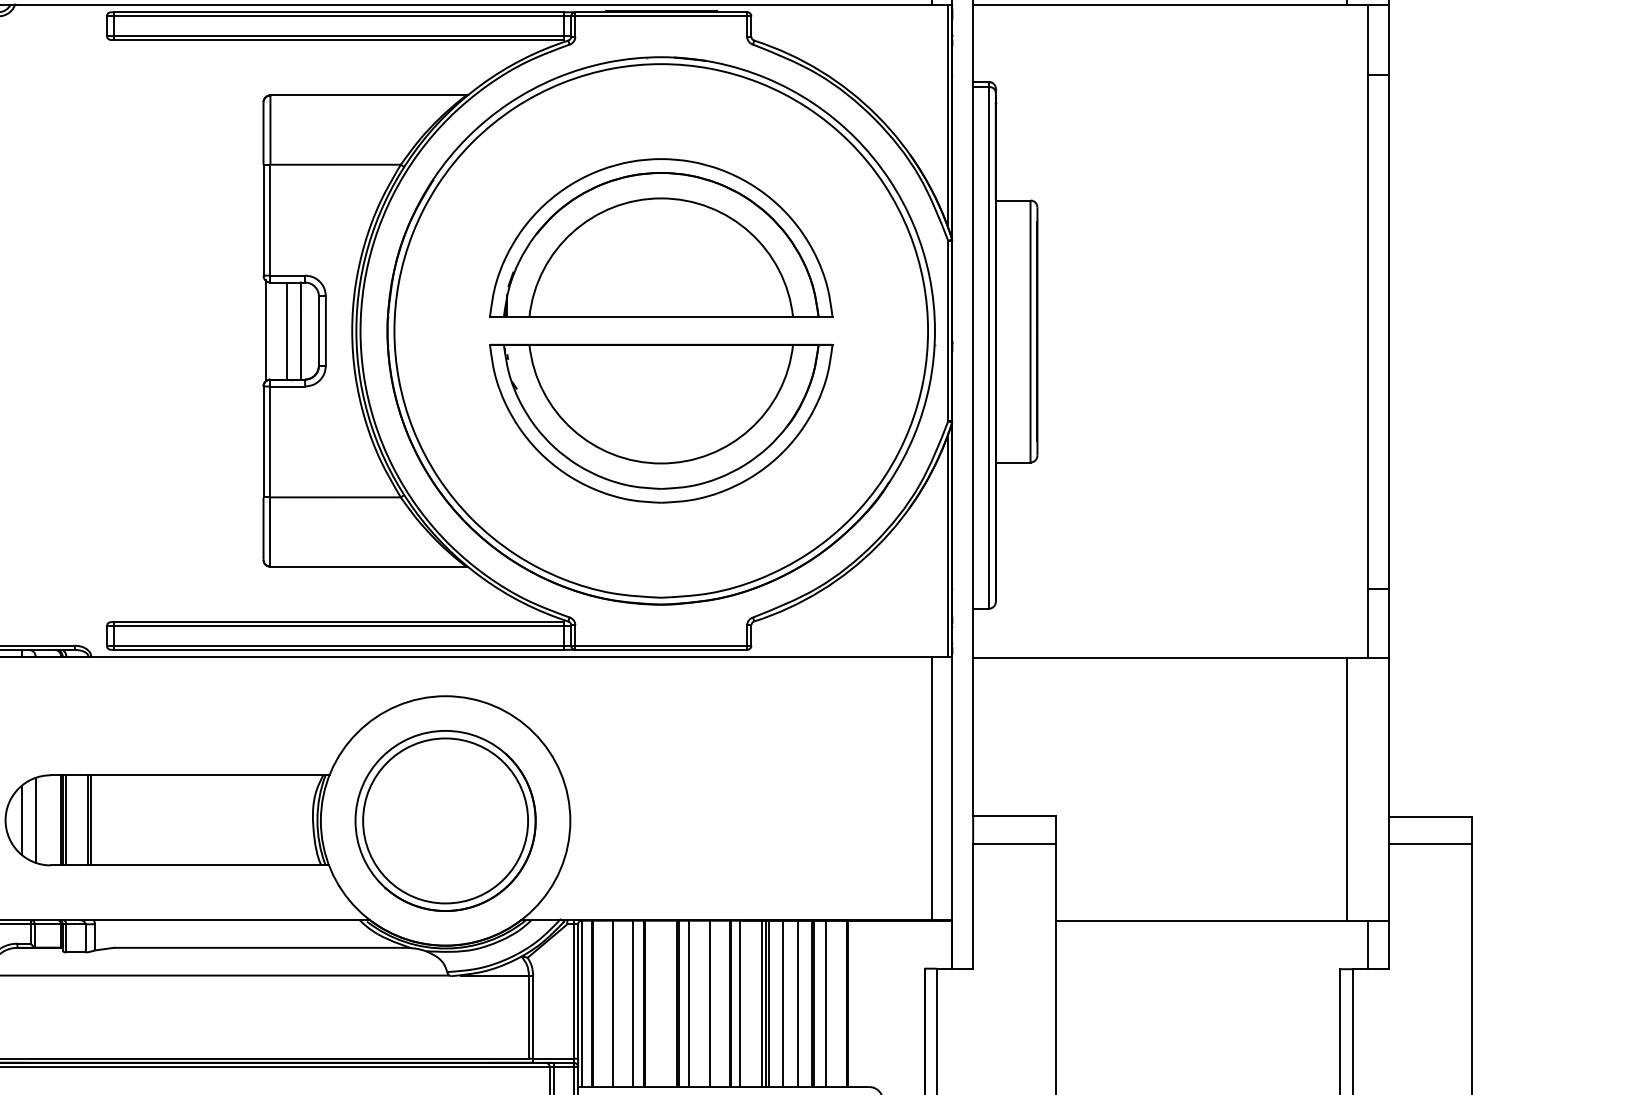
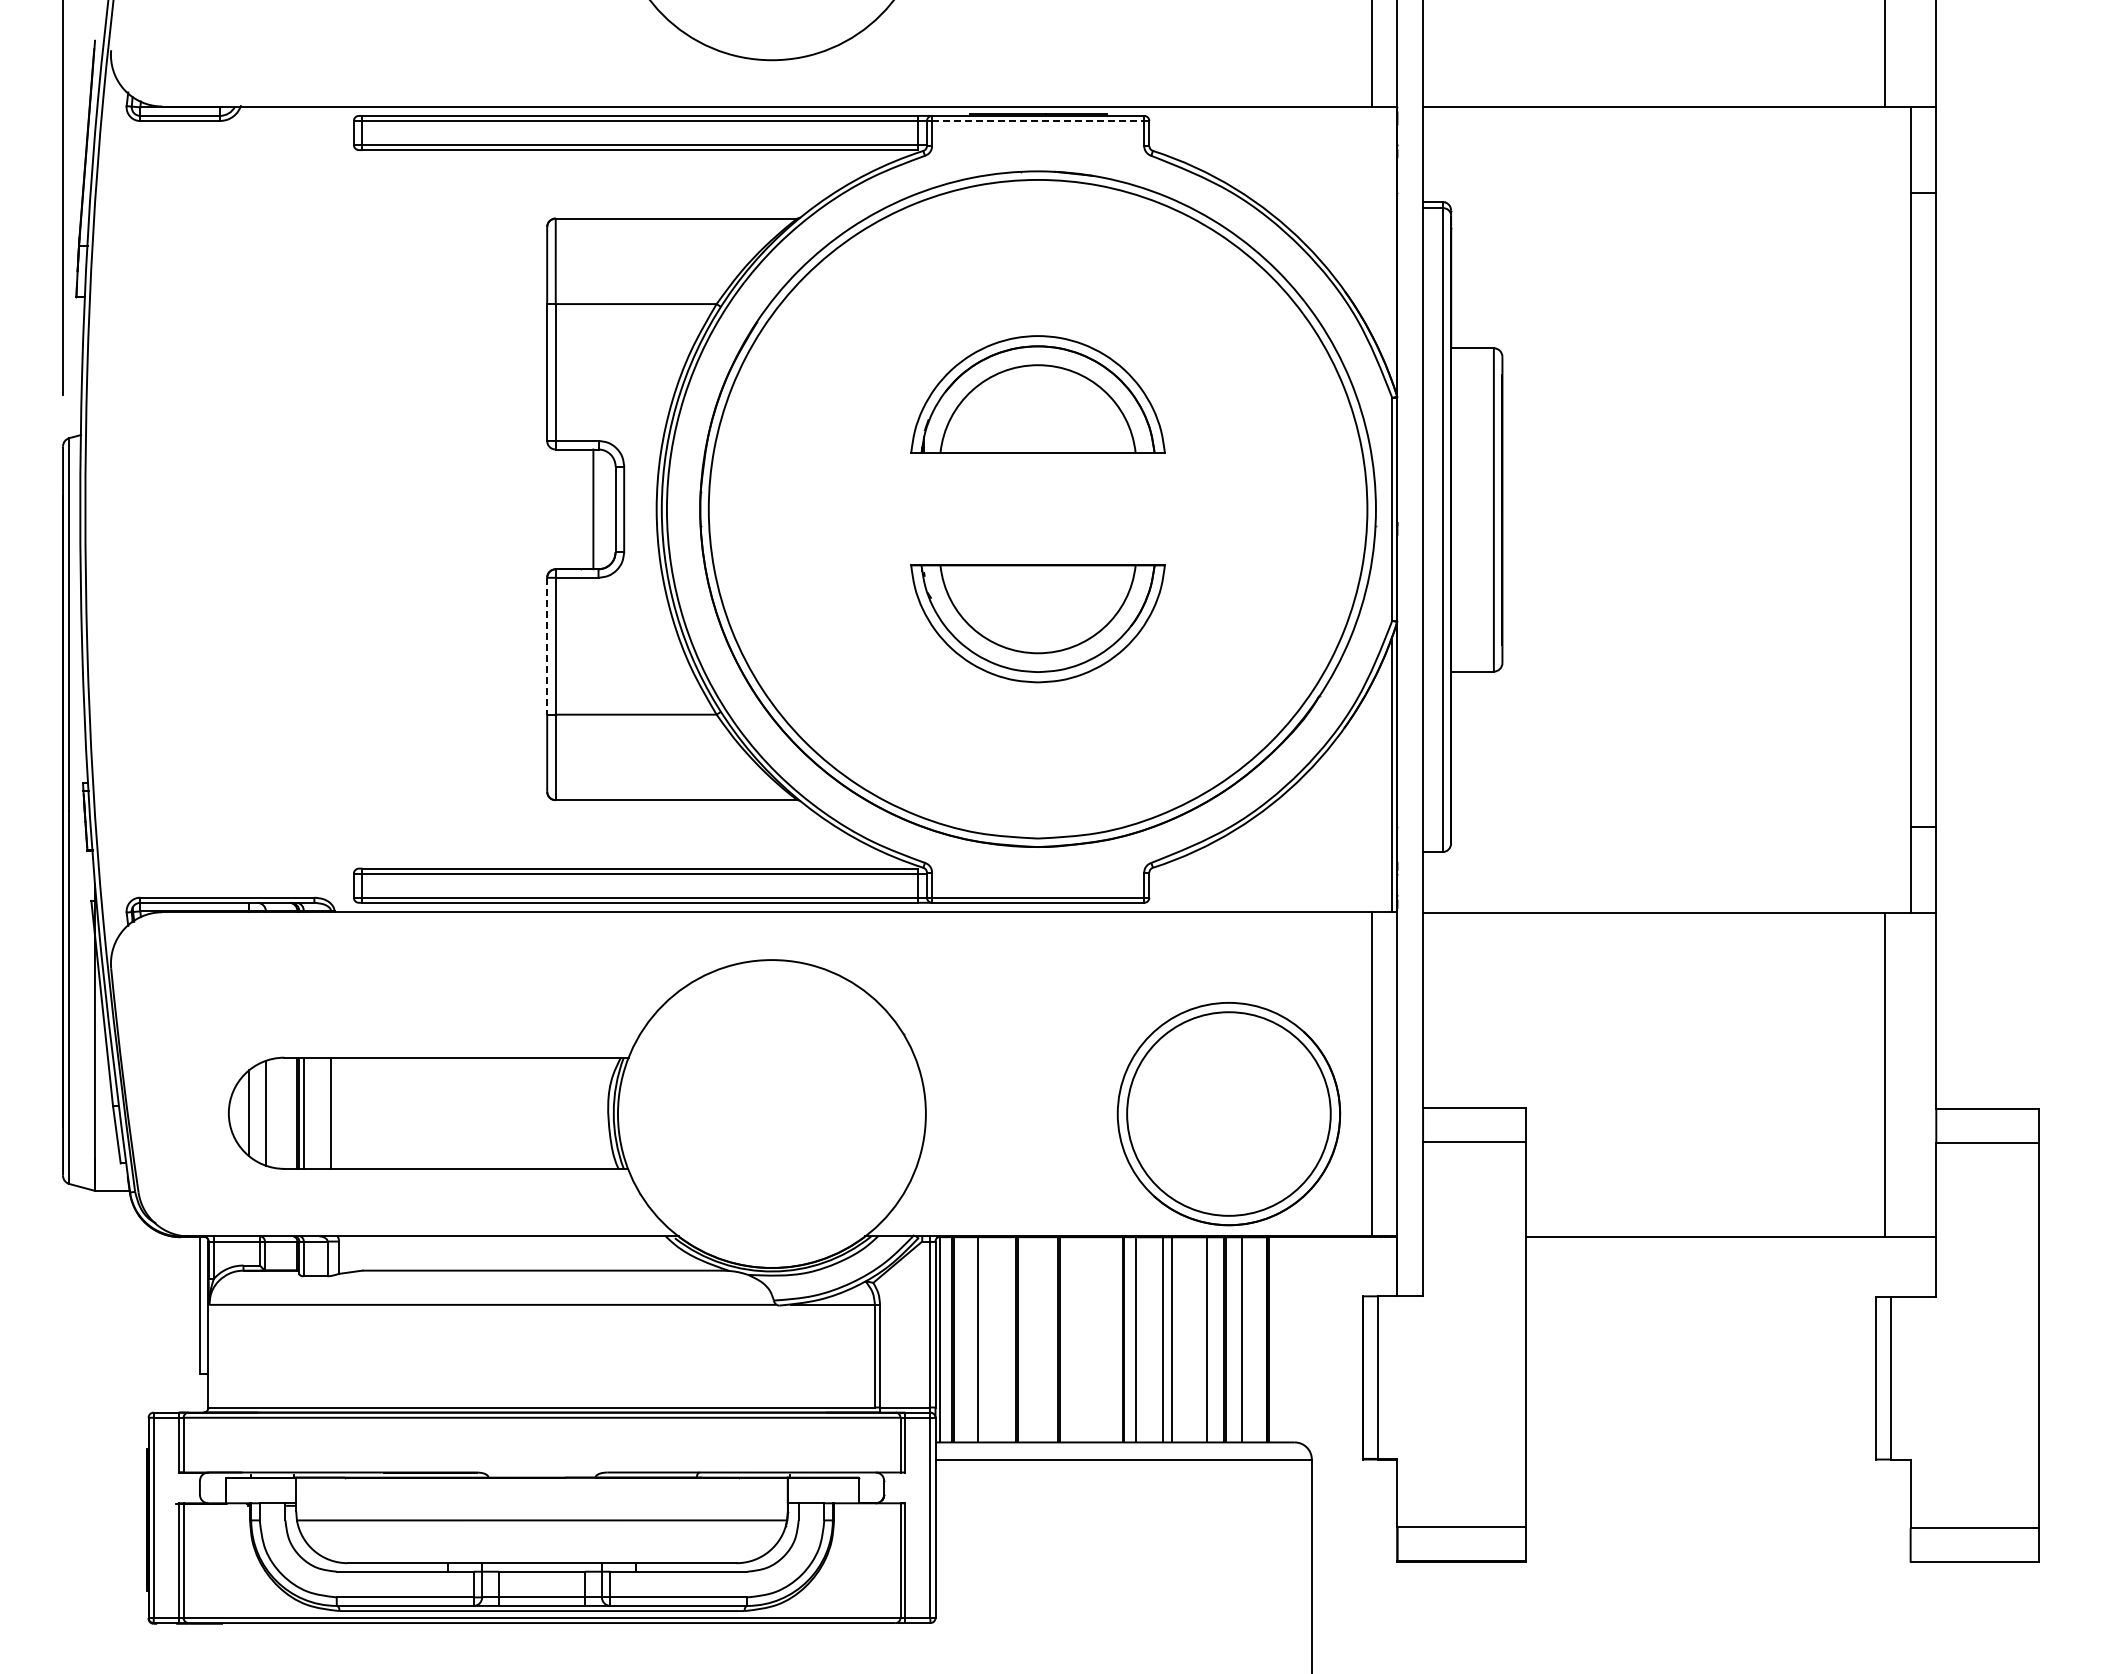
line: (661, 16) -> (1038, 121), solid -> dashed
line: (948, 115) -> (1392, 243), removed
part: (660, 237) -> (1037, 394), size x0.6
line: (266, 330) -> (550, 508), removed
line: (287, 331) -> (576, 509), removed
part: (660, 423) -> (1037, 623), size x0.6
line: (263, 442) -> (547, 646), solid -> dashed
line: (91, 819) -> (334, 1112), removed
part: (445, 821) -> (1228, 1114), moved
line: (1368, 945) -> (1910, 1267), removed
line: (633, 1003) -> (1003, 1339), removed
line: (689, 1003) -> (1072, 1339), removed
line: (710, 1003) -> (1098, 1339), removed
line: (766, 1003) -> (1167, 1339), removed
line: (783, 1003) -> (1188, 1339), removed

